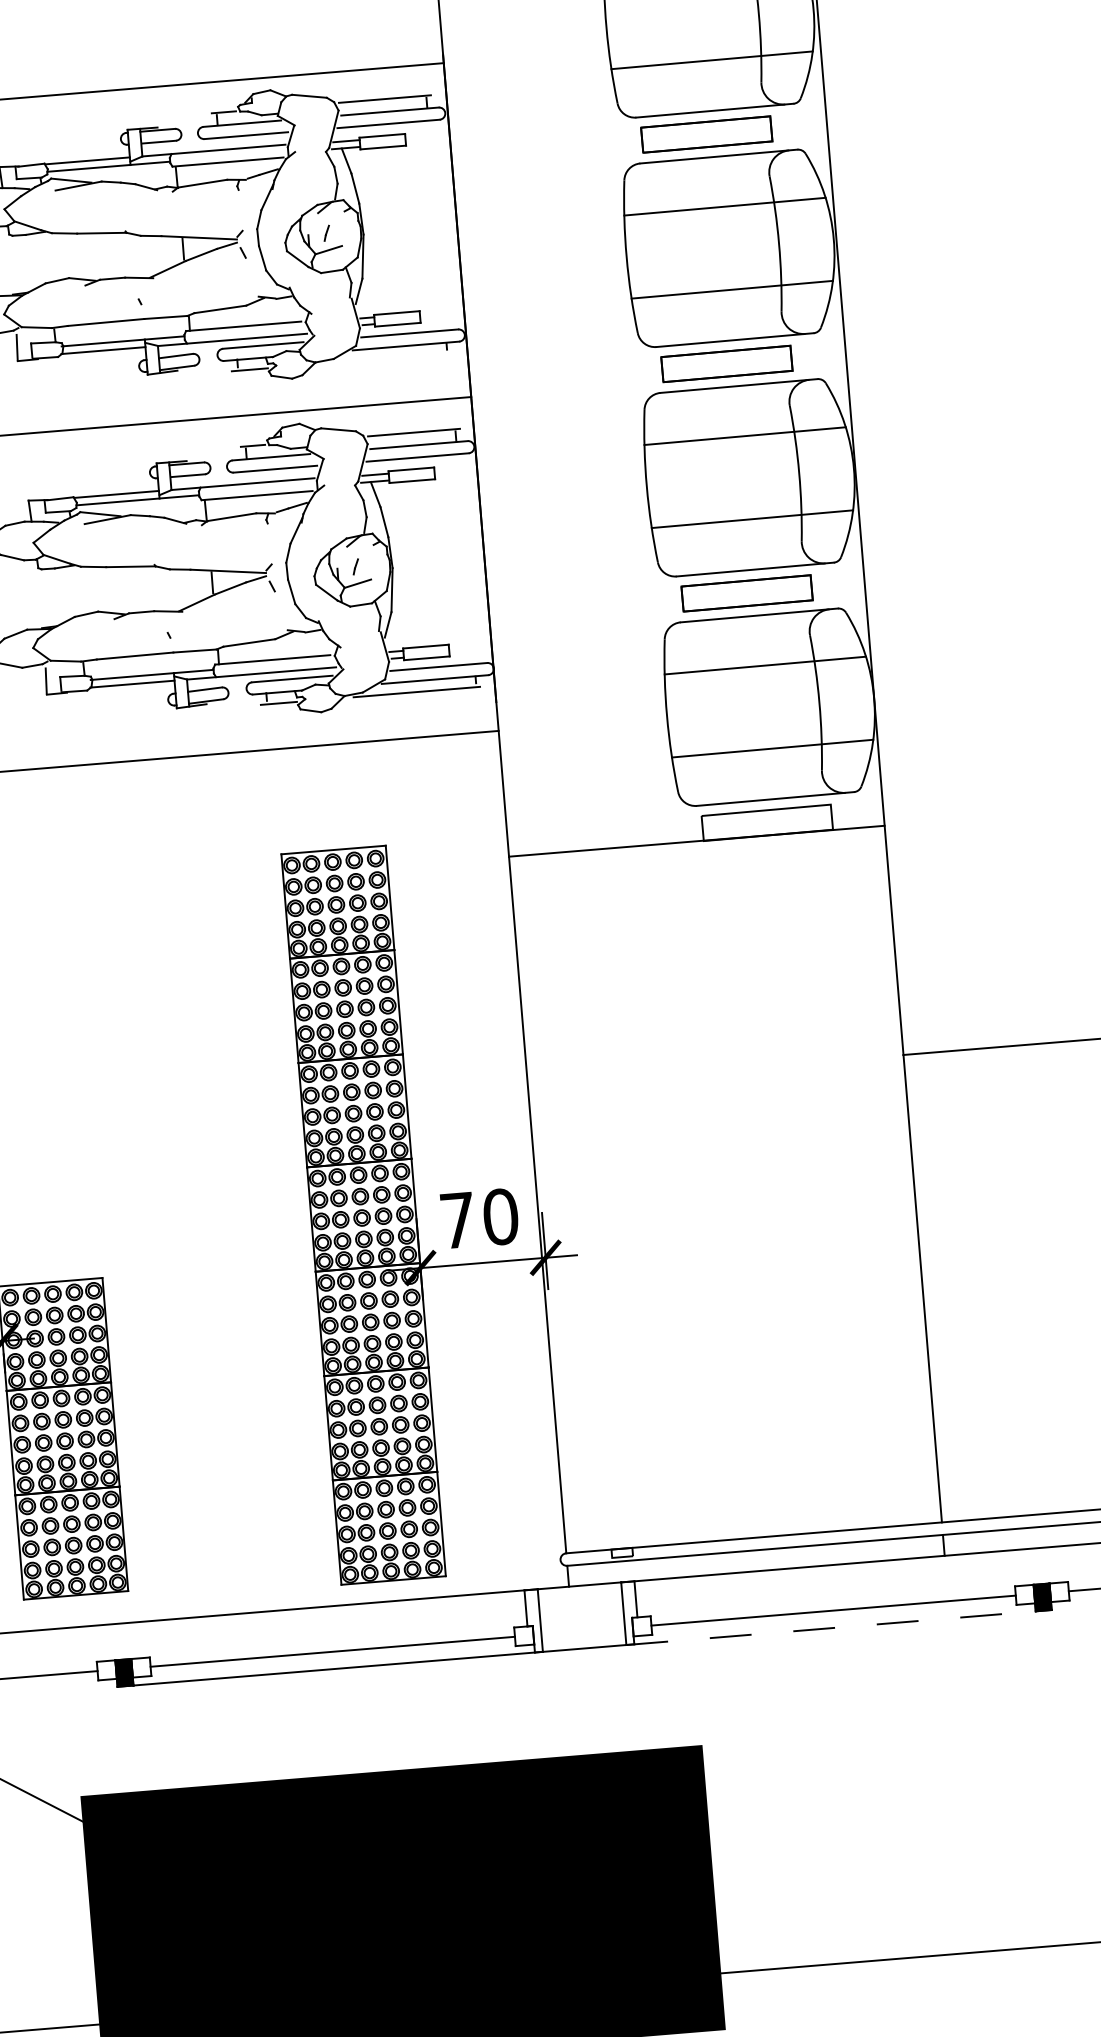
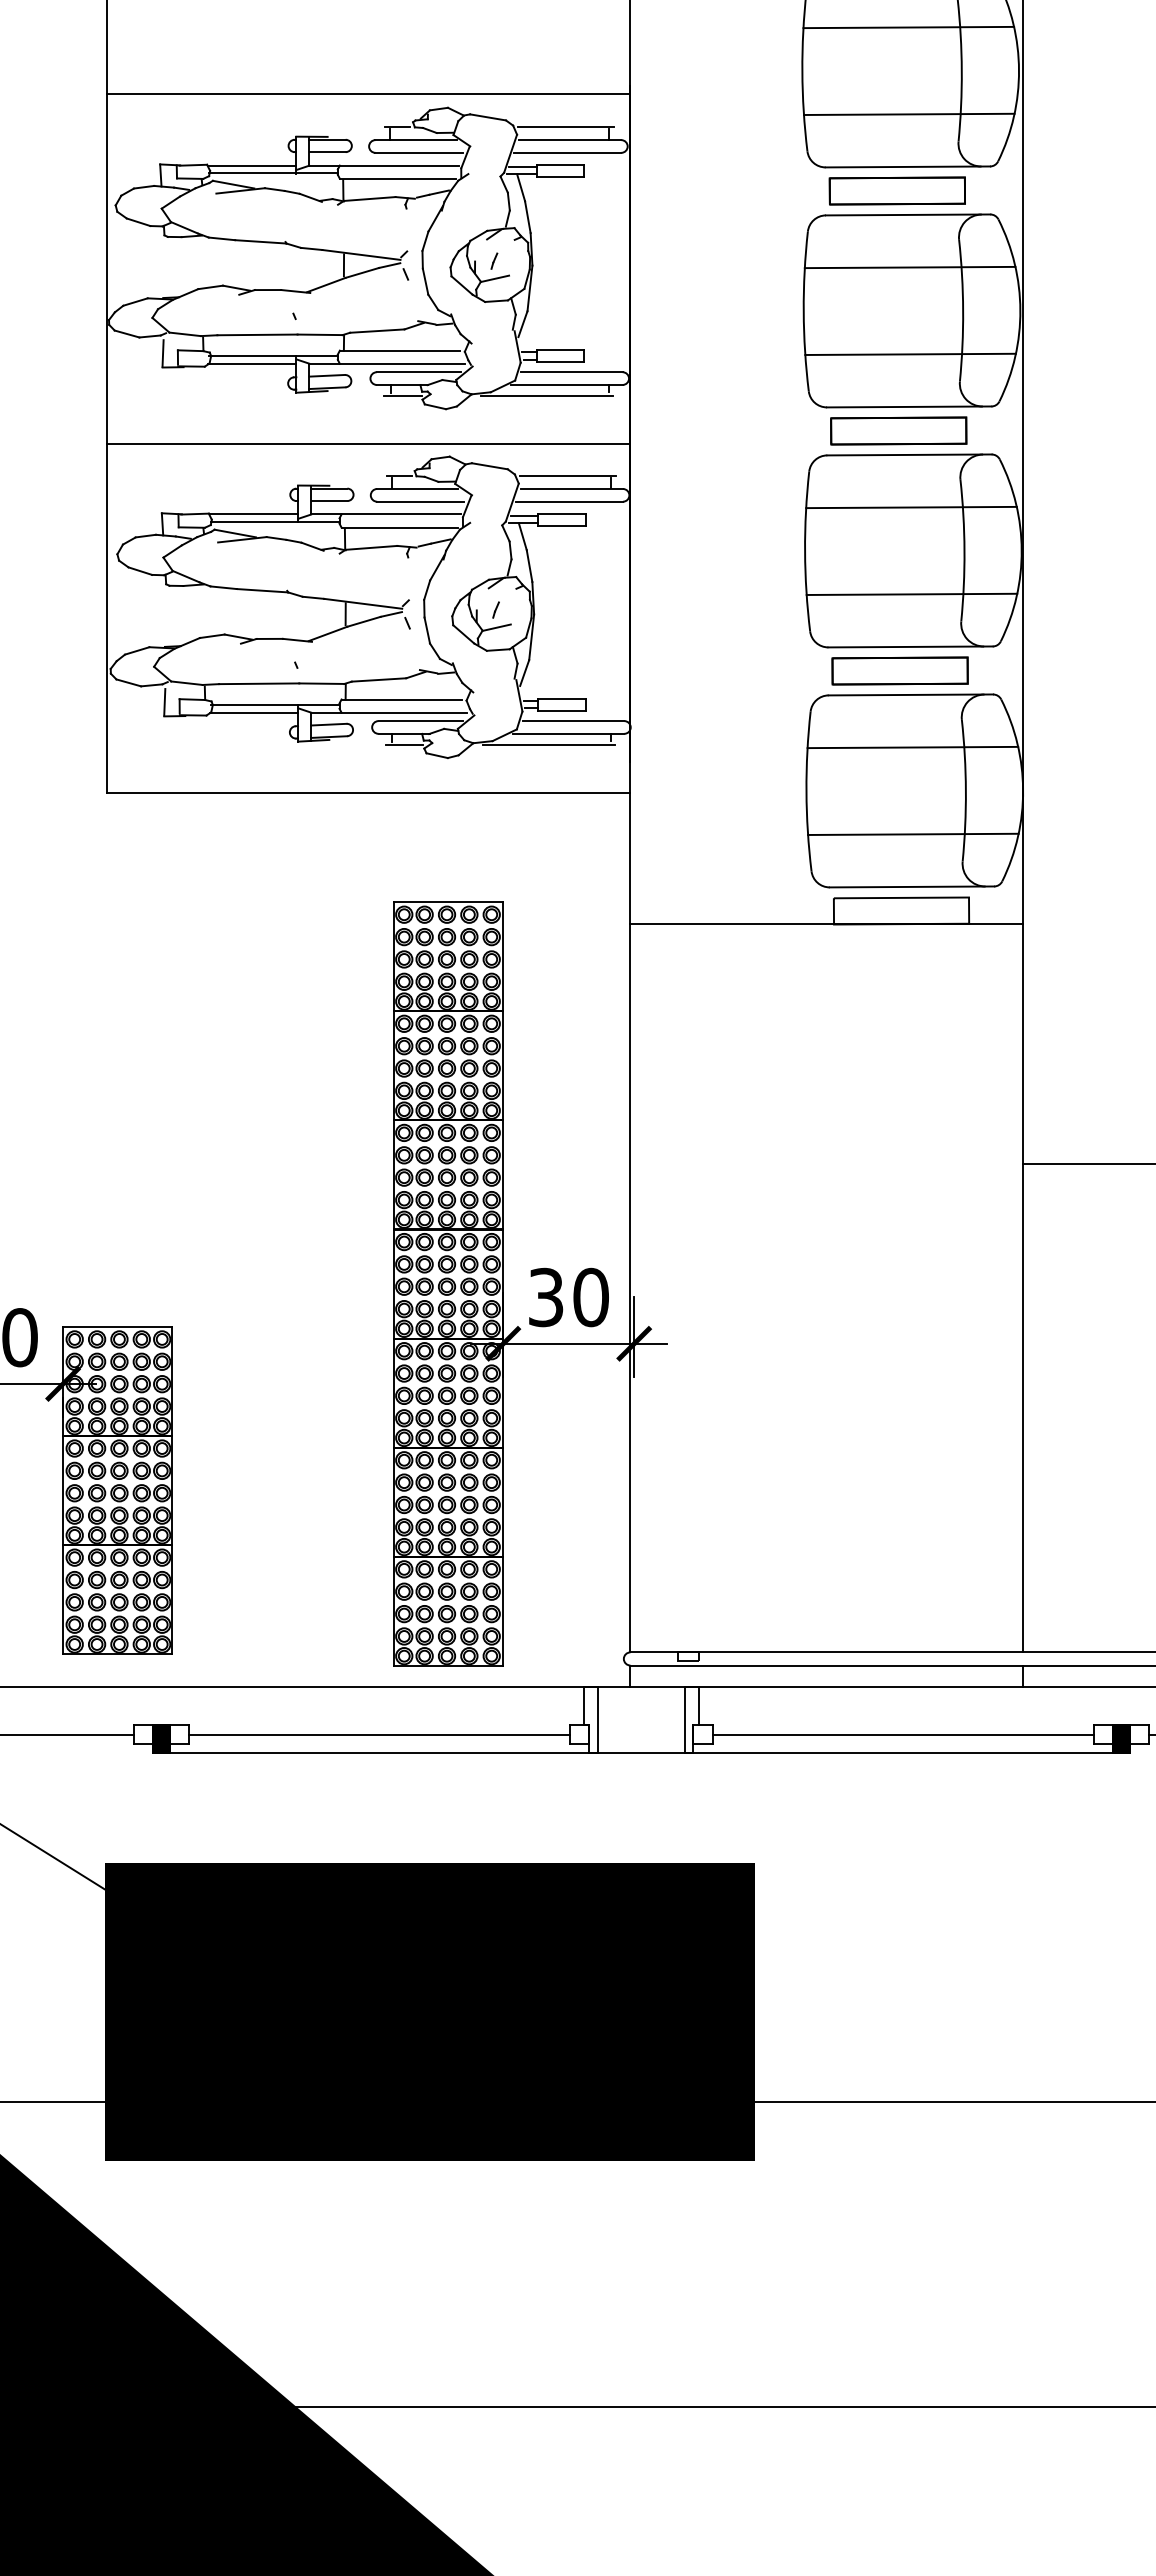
line: (387, 358) -> (546, 396), added
text: (458, 1220) -> (546, 1297), 70 -> 30
line: (831, 1627) -> (899, 1752), dashed -> solid

